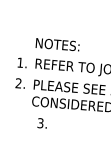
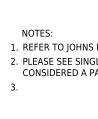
text: (42, 122) -> (14, 86), moved

